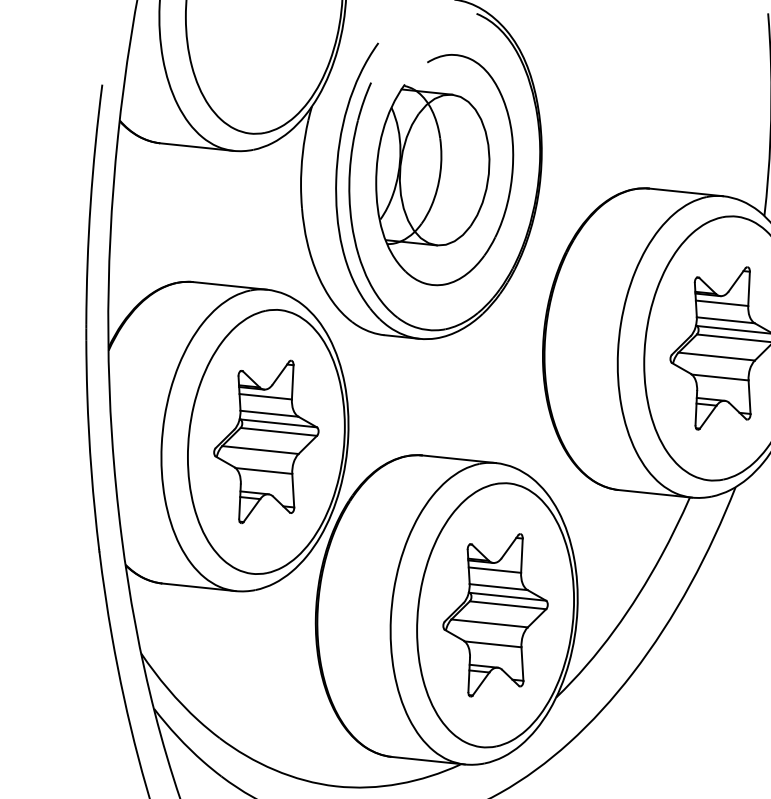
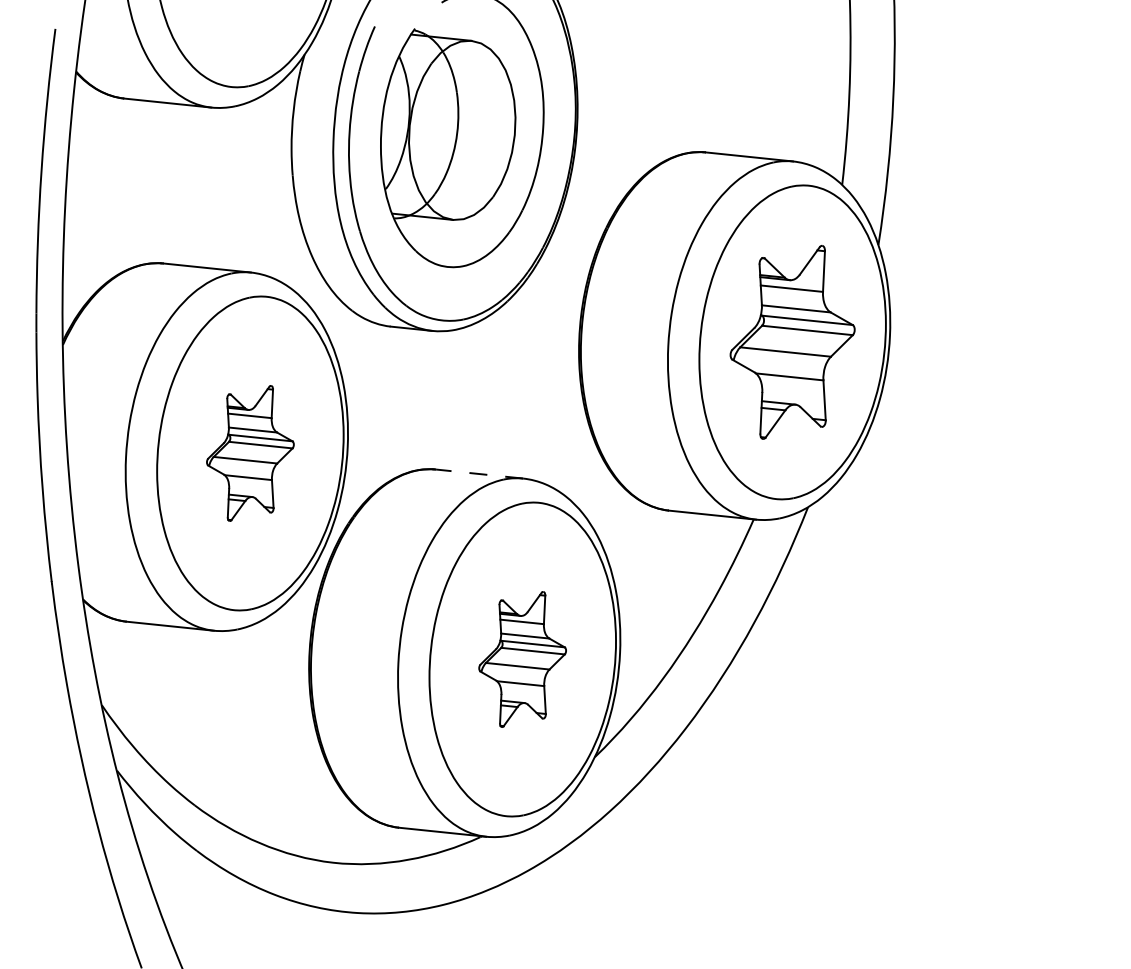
part: (266, 441) -> (250, 453), size x0.7
line: (459, 459) -> (479, 474), solid -> dashed
part: (495, 615) -> (522, 659), size x0.7

